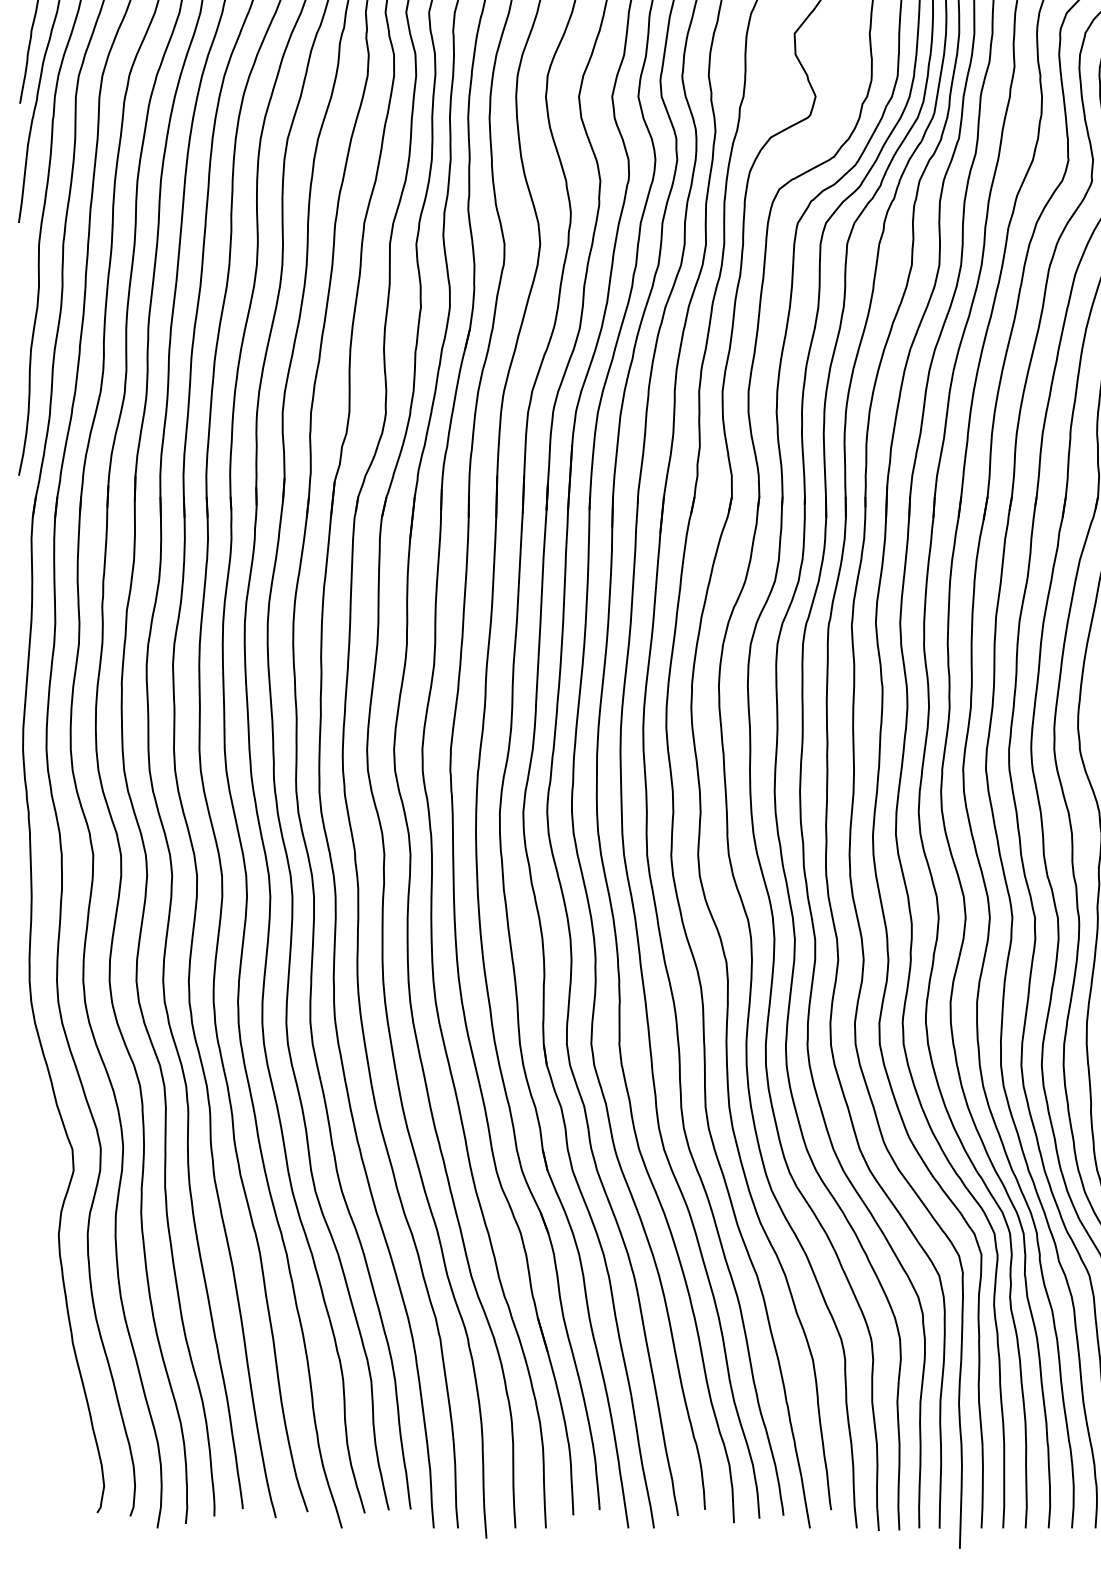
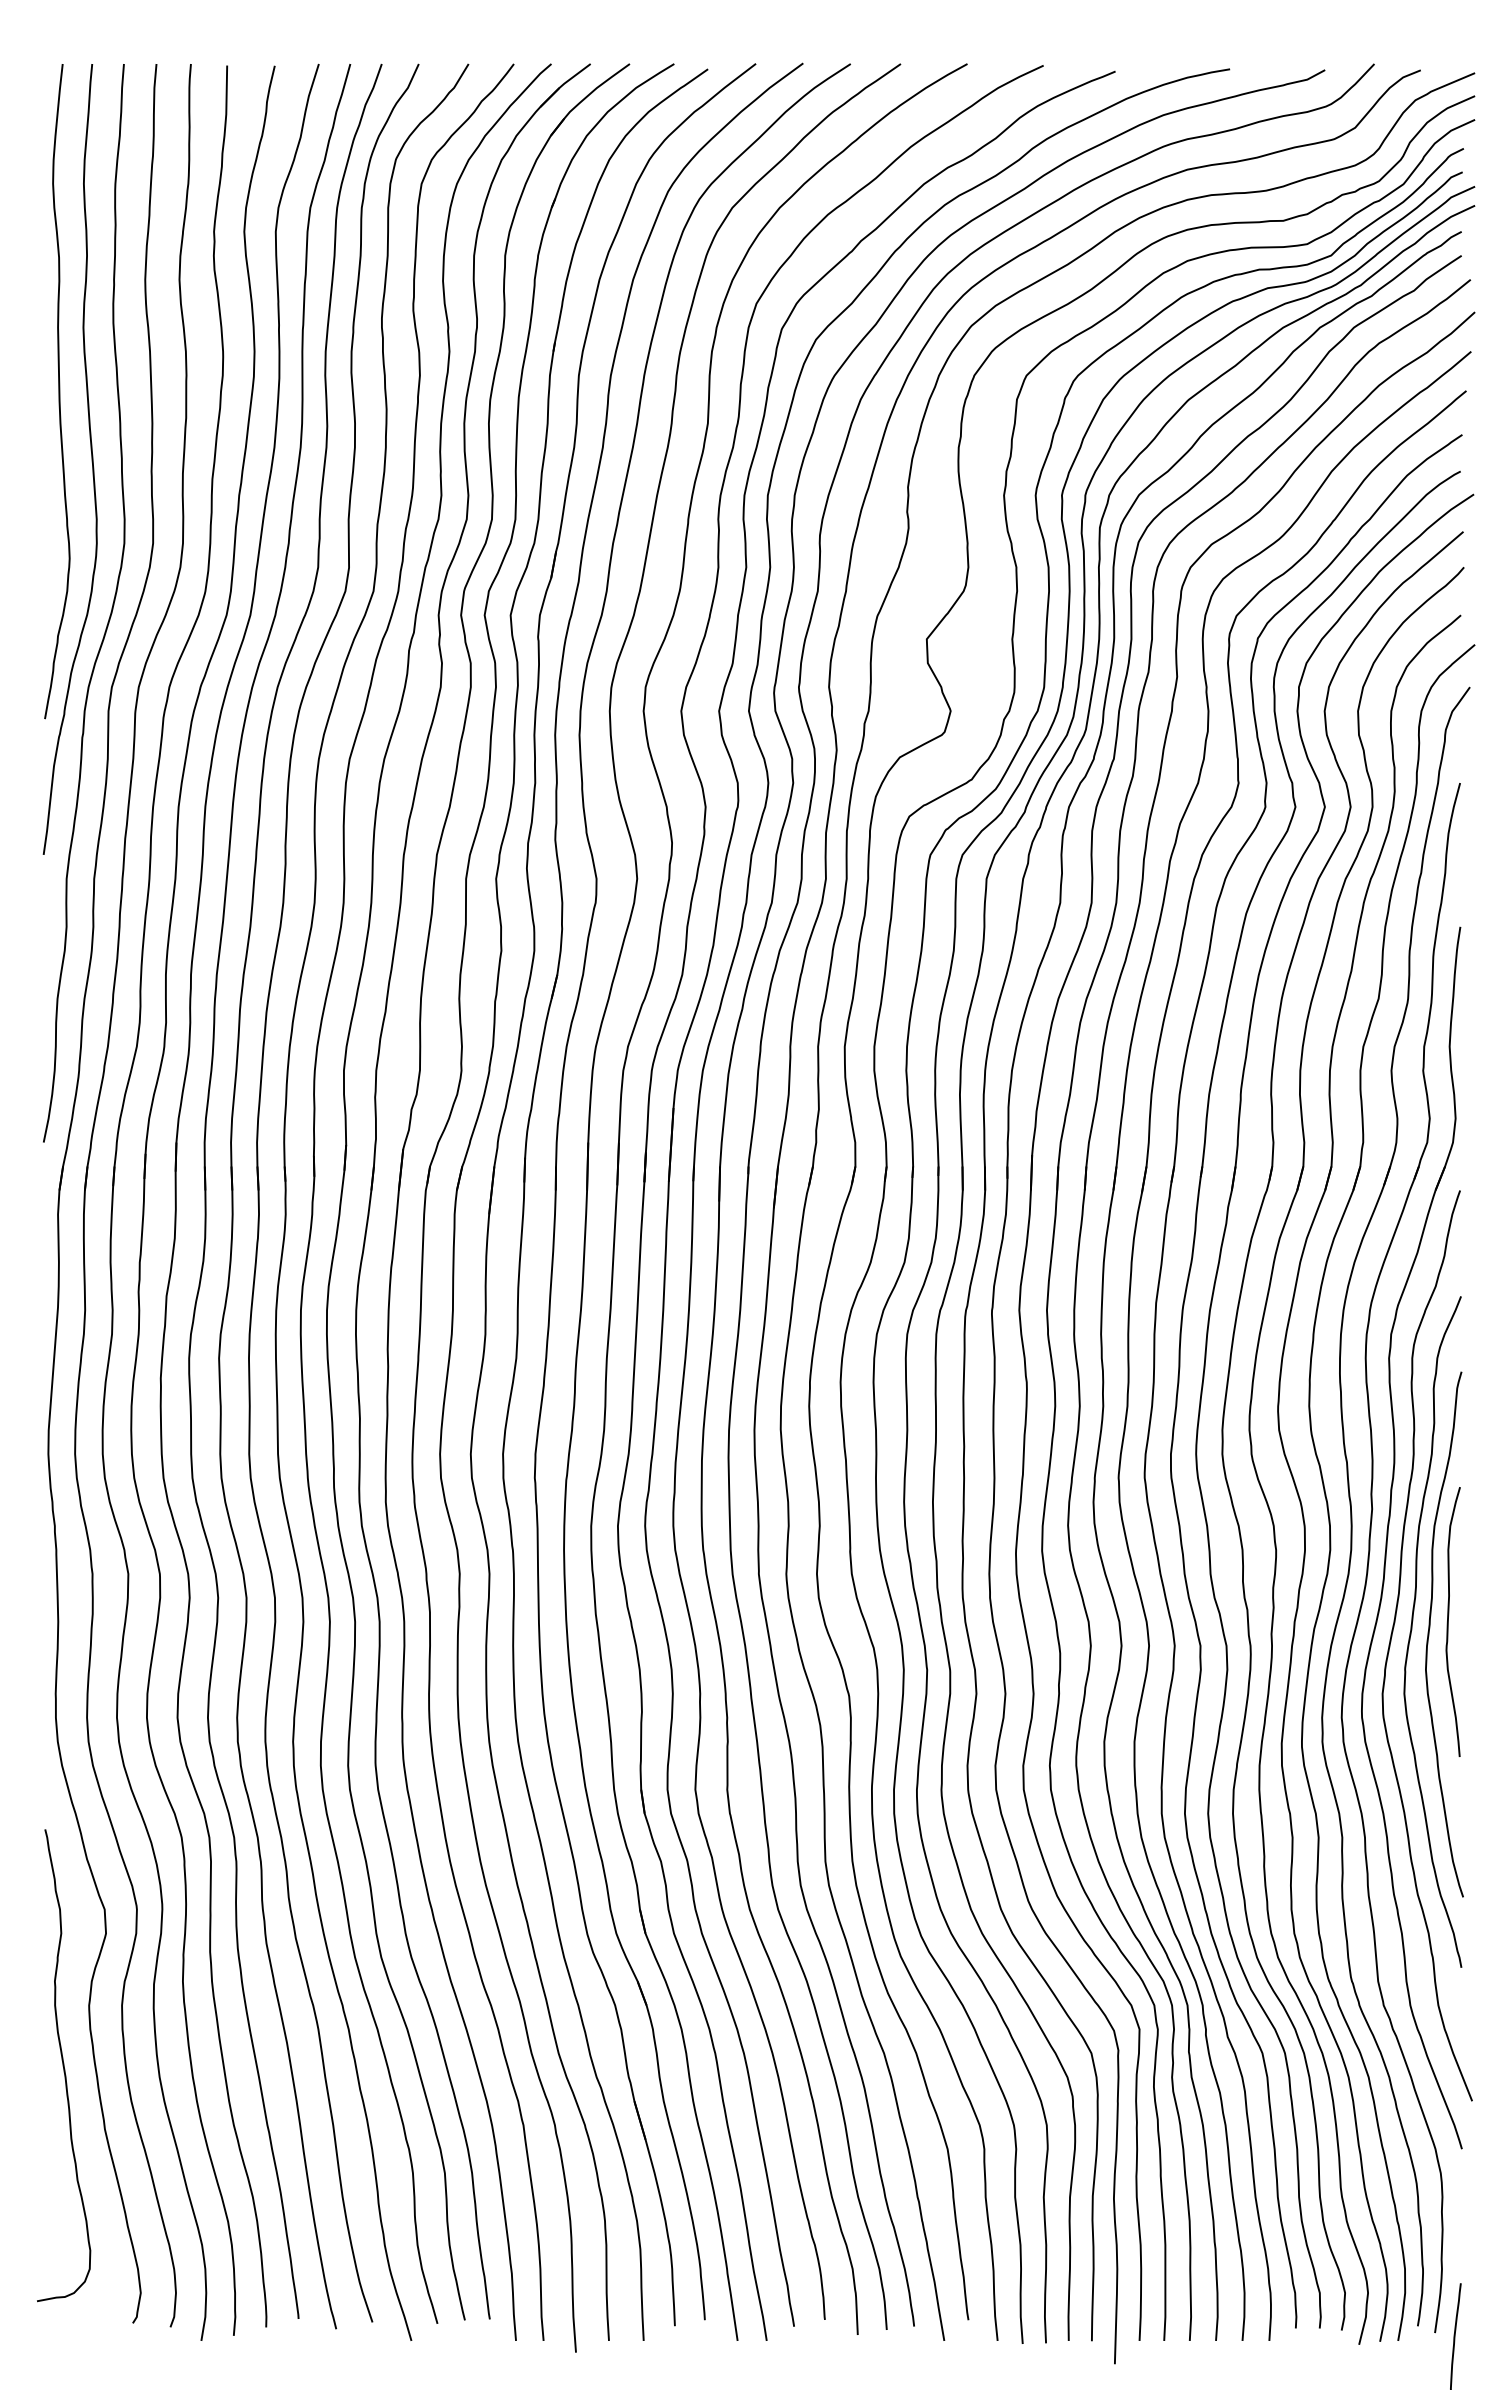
curve: (37, 1286) -> (64, 2065), added

